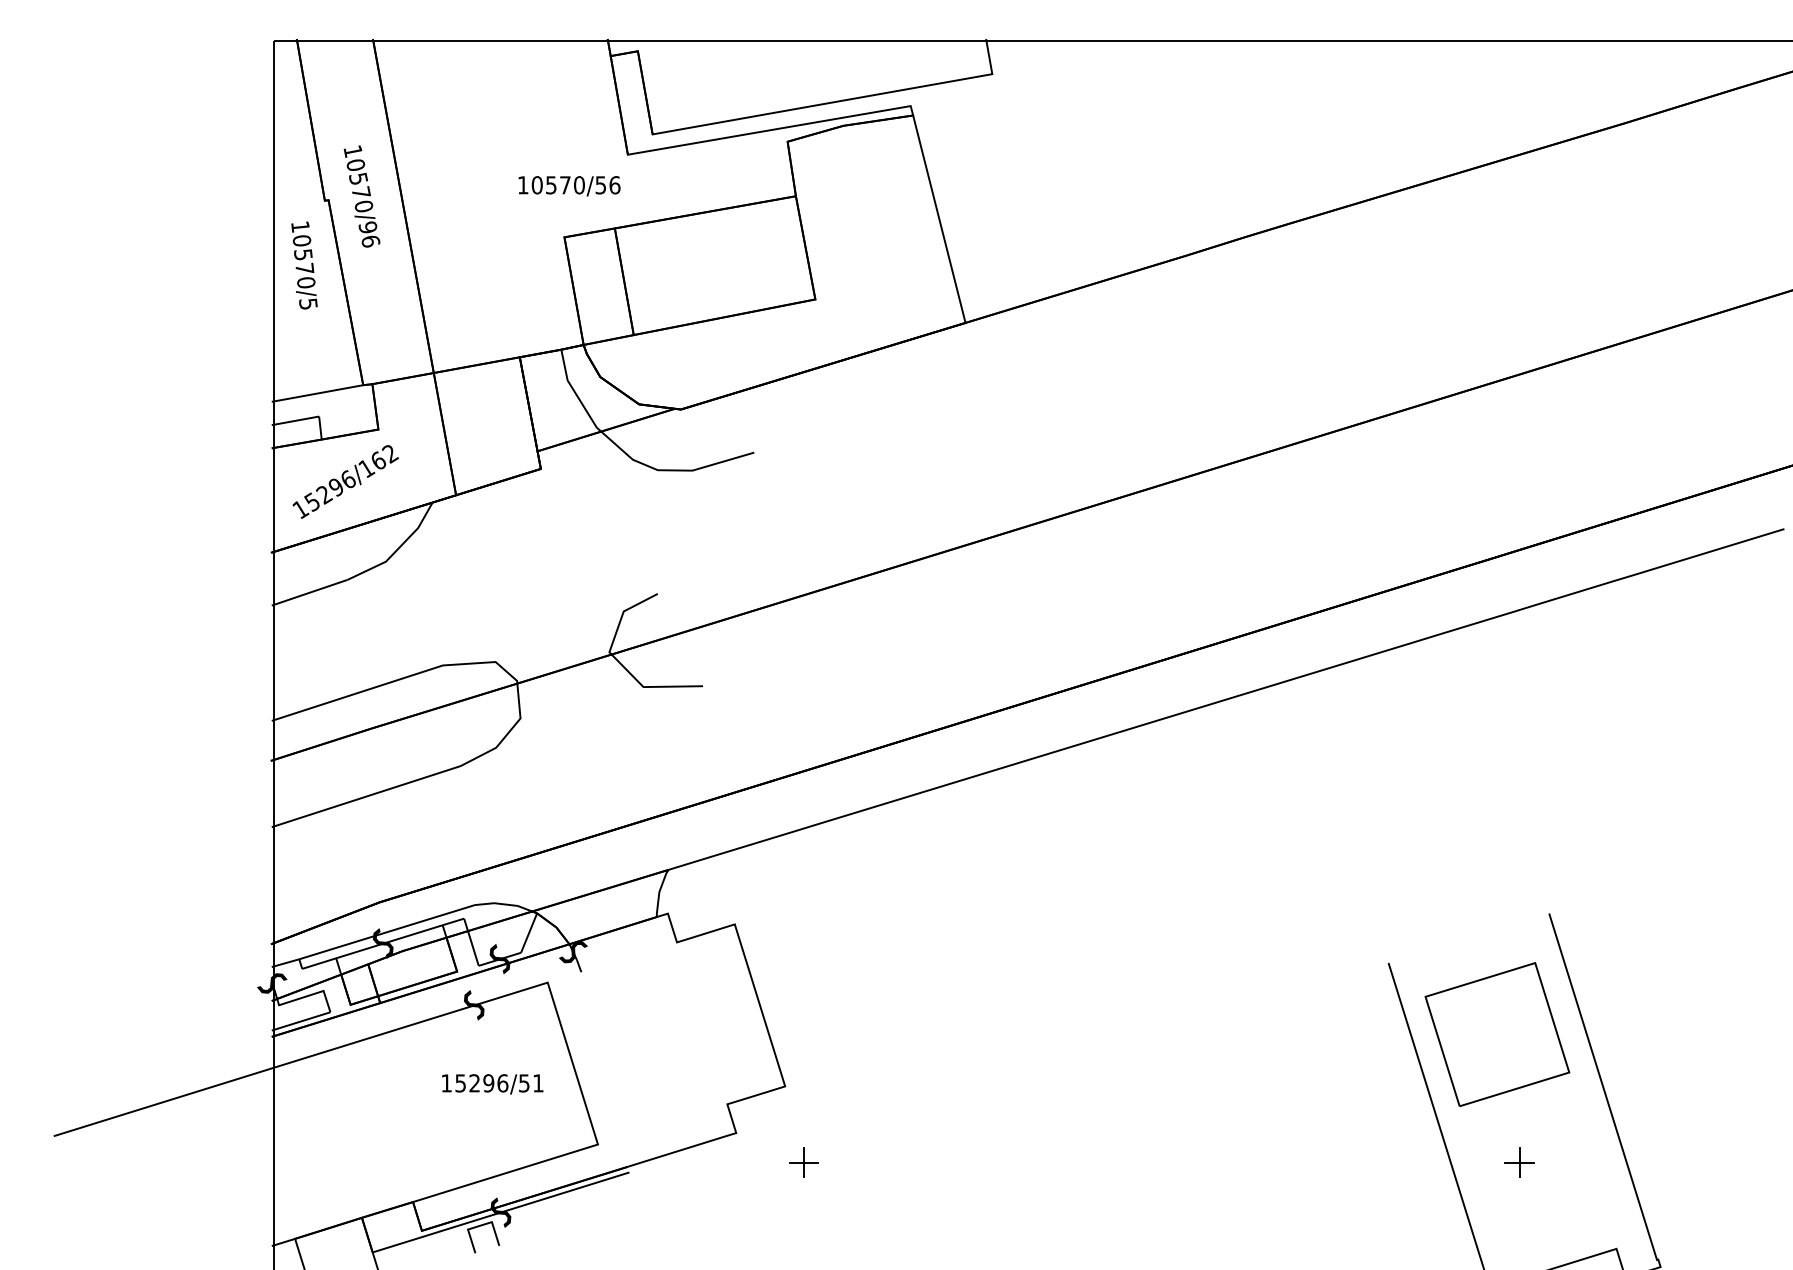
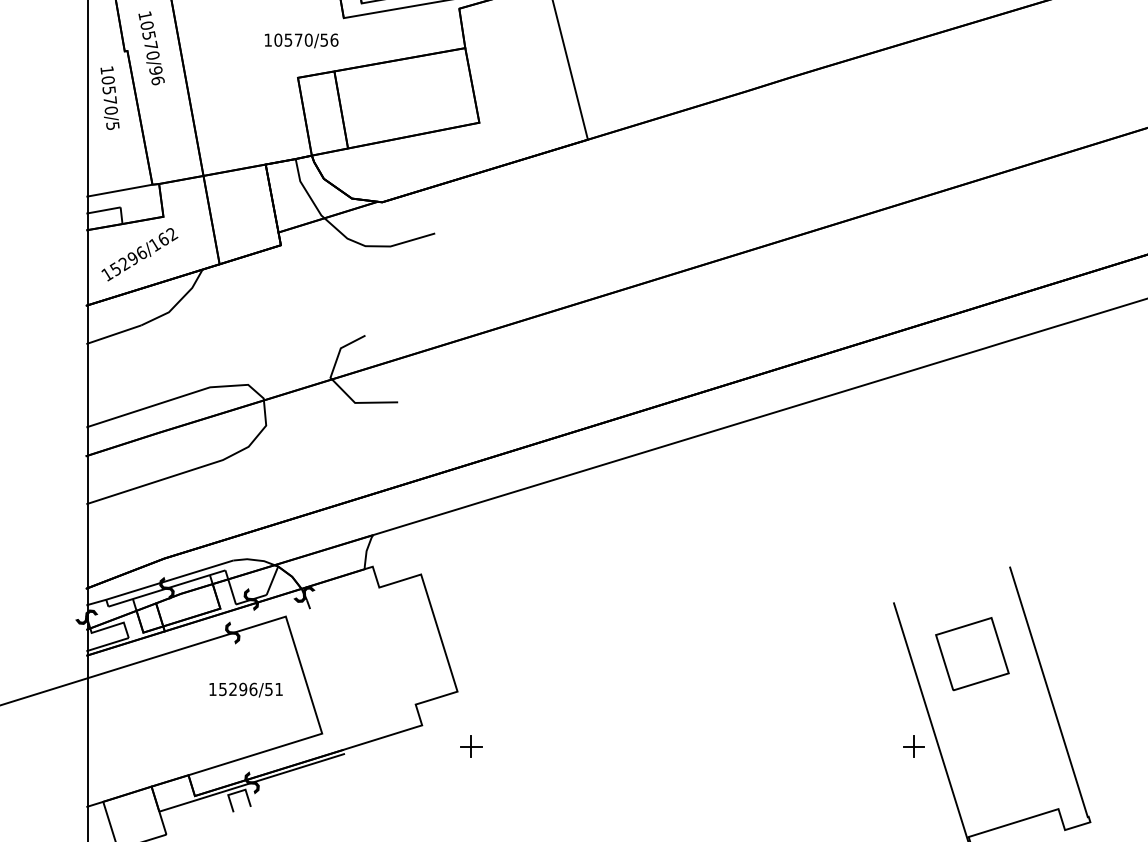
part: (1497, 1034) -> (972, 654), size x0.7
part: (1519, 1162) -> (913, 746), moved

